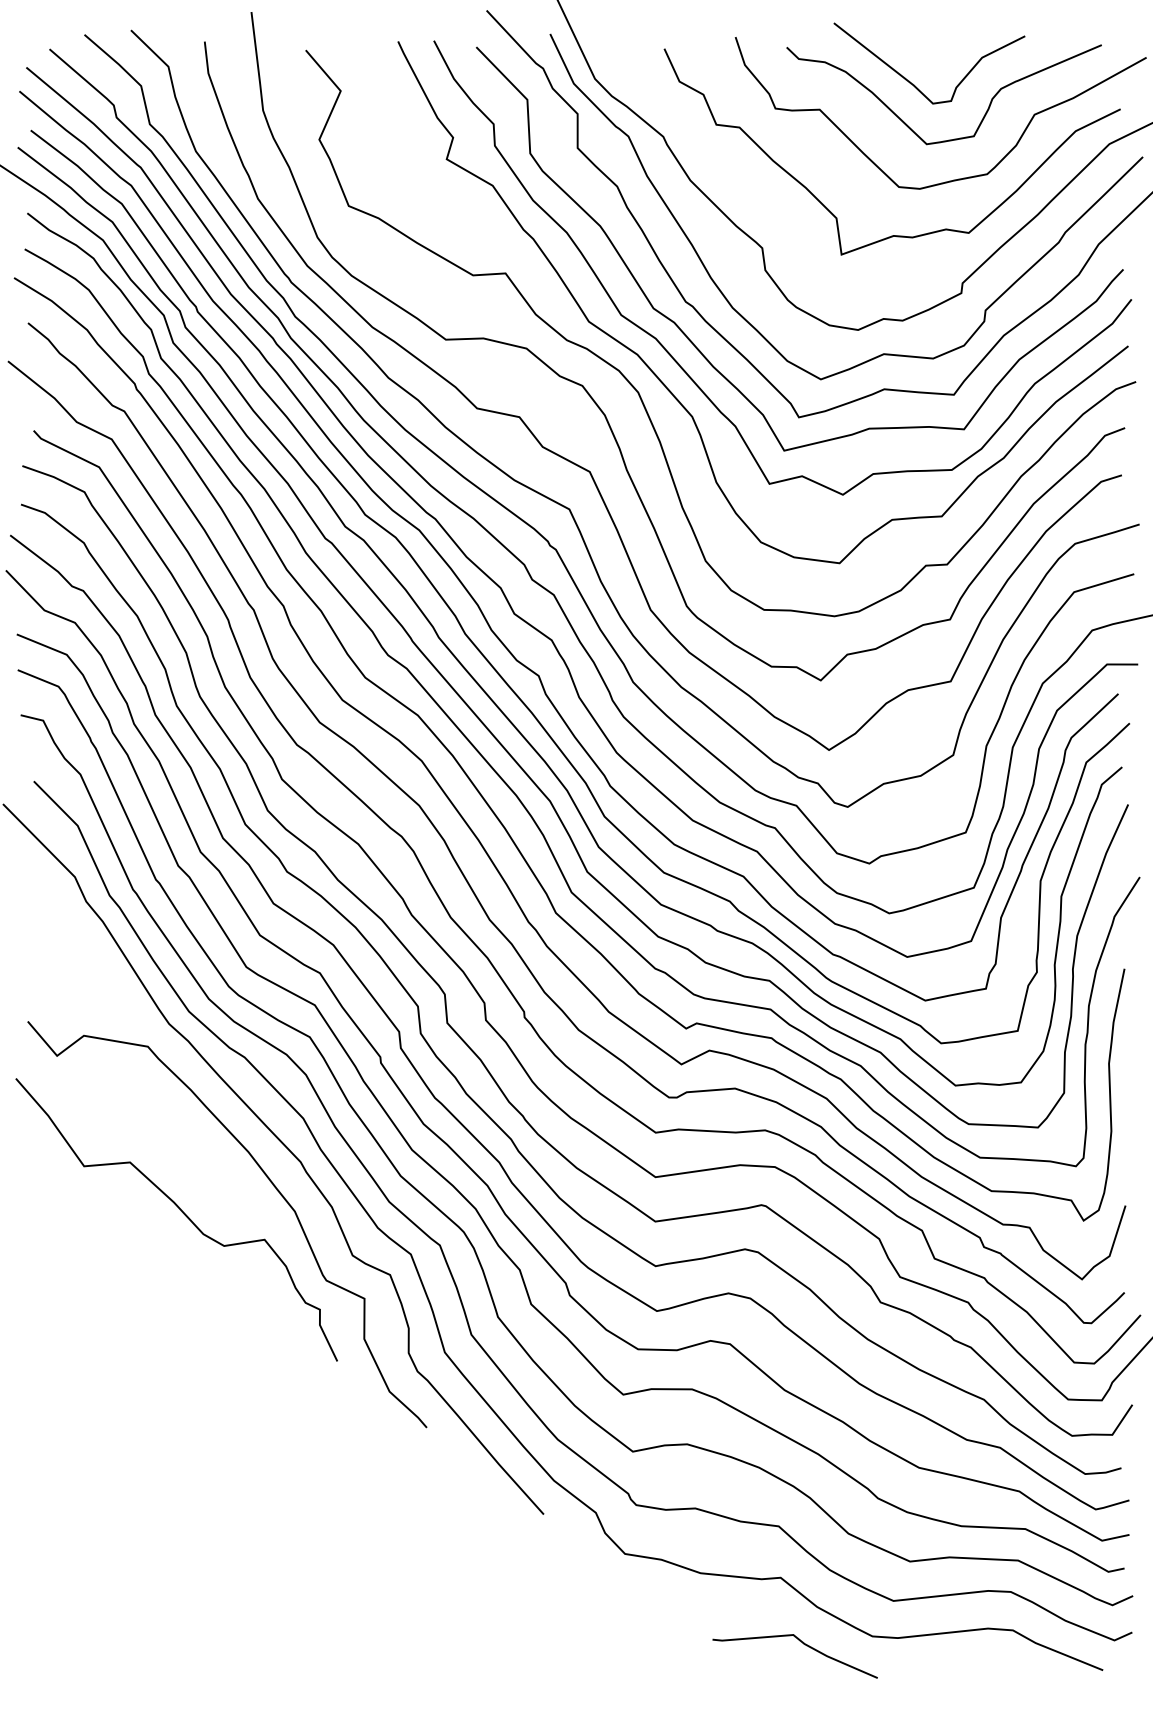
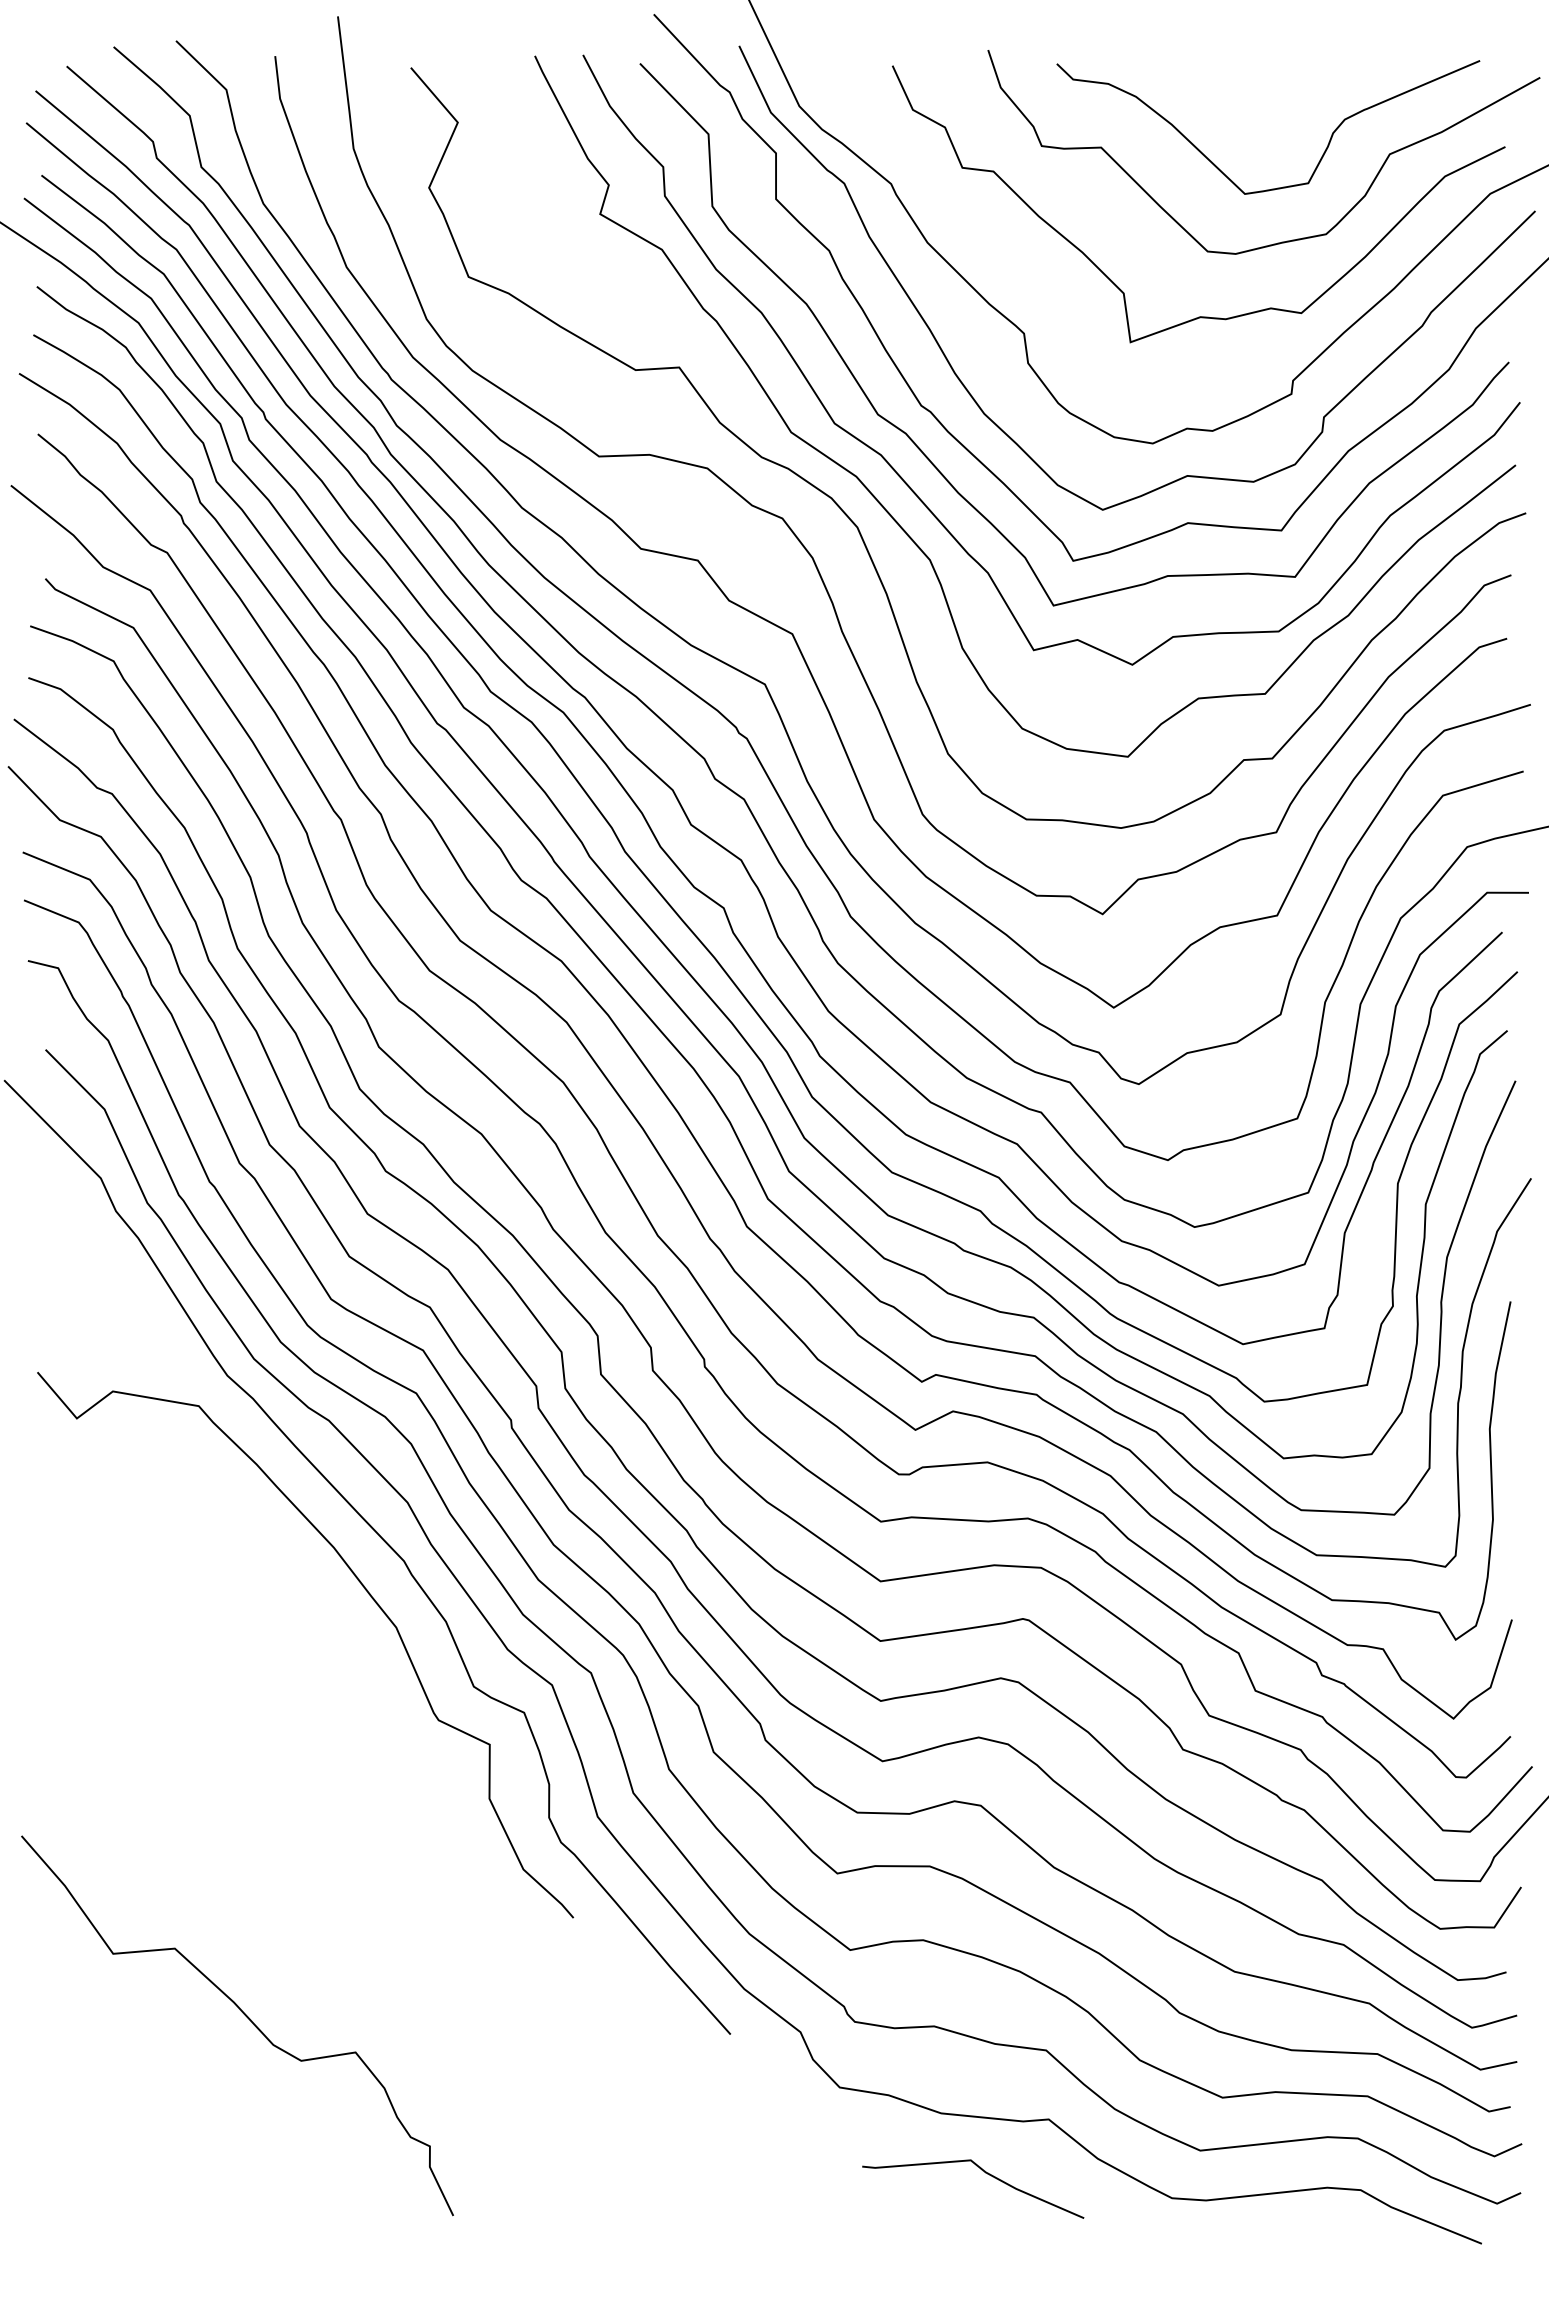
curve: (913, 84) -> (1227, 113), removed
curve: (182, 1212) -> (245, 2016), moved
curve: (804, 1644) -> (985, 2173), moved

